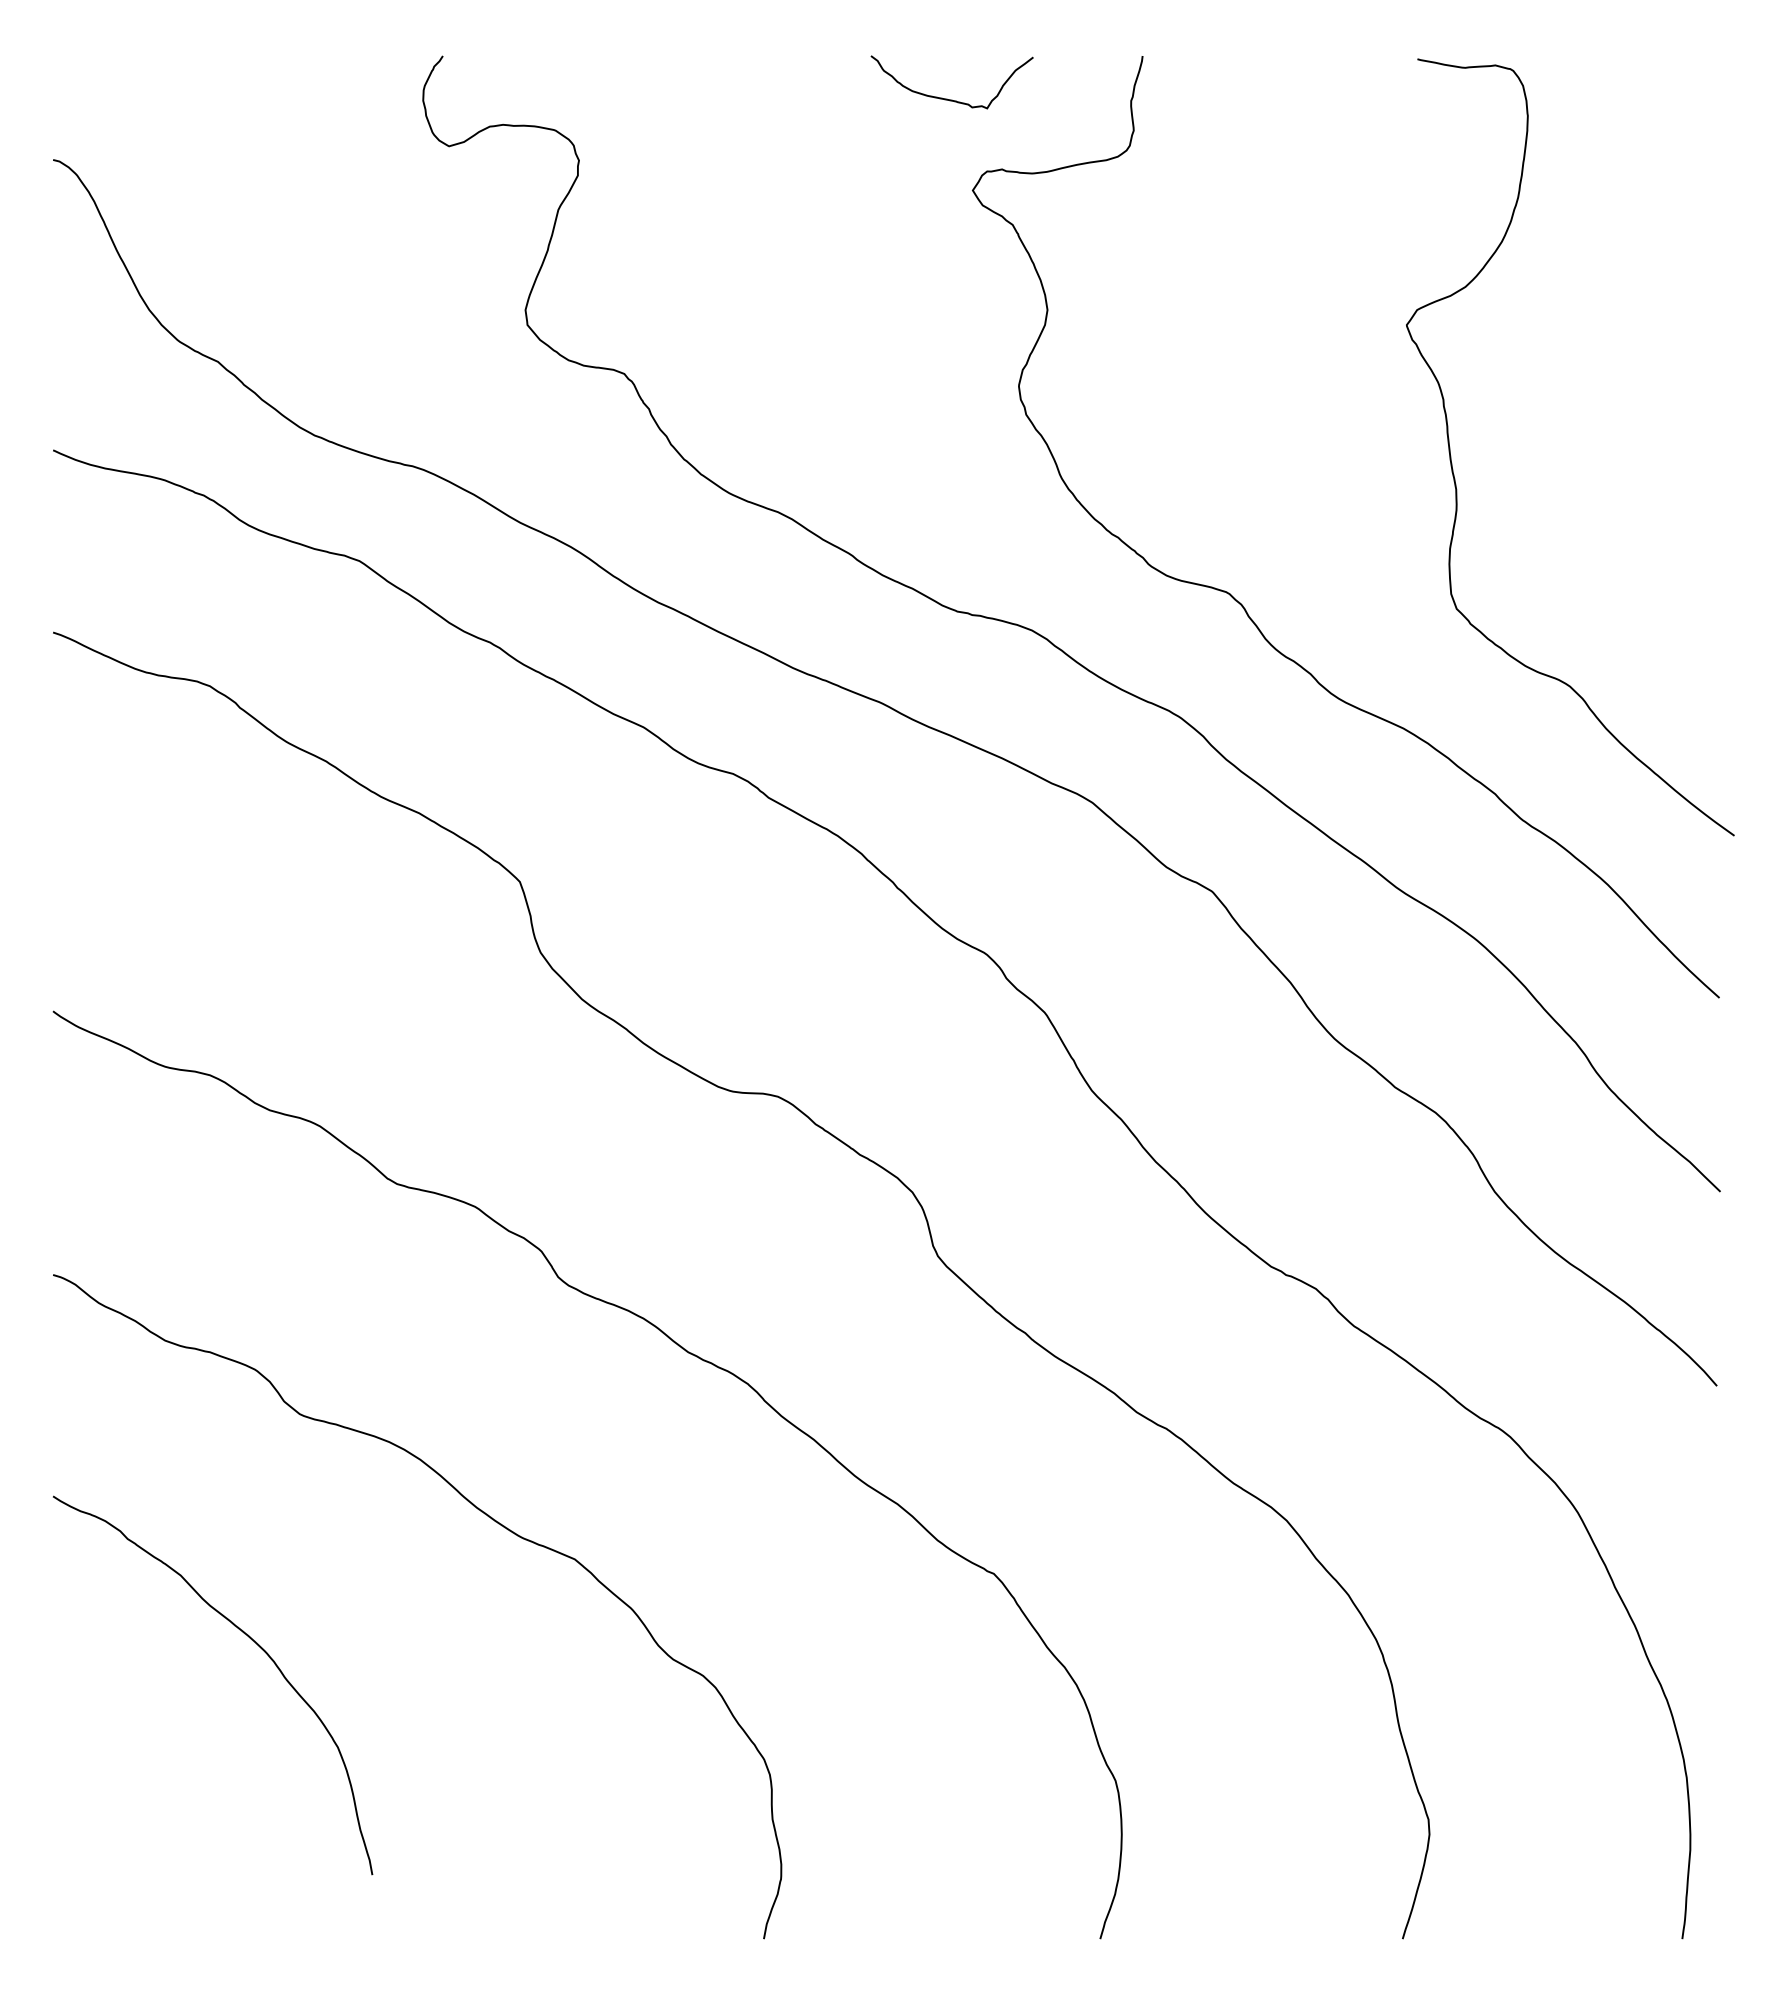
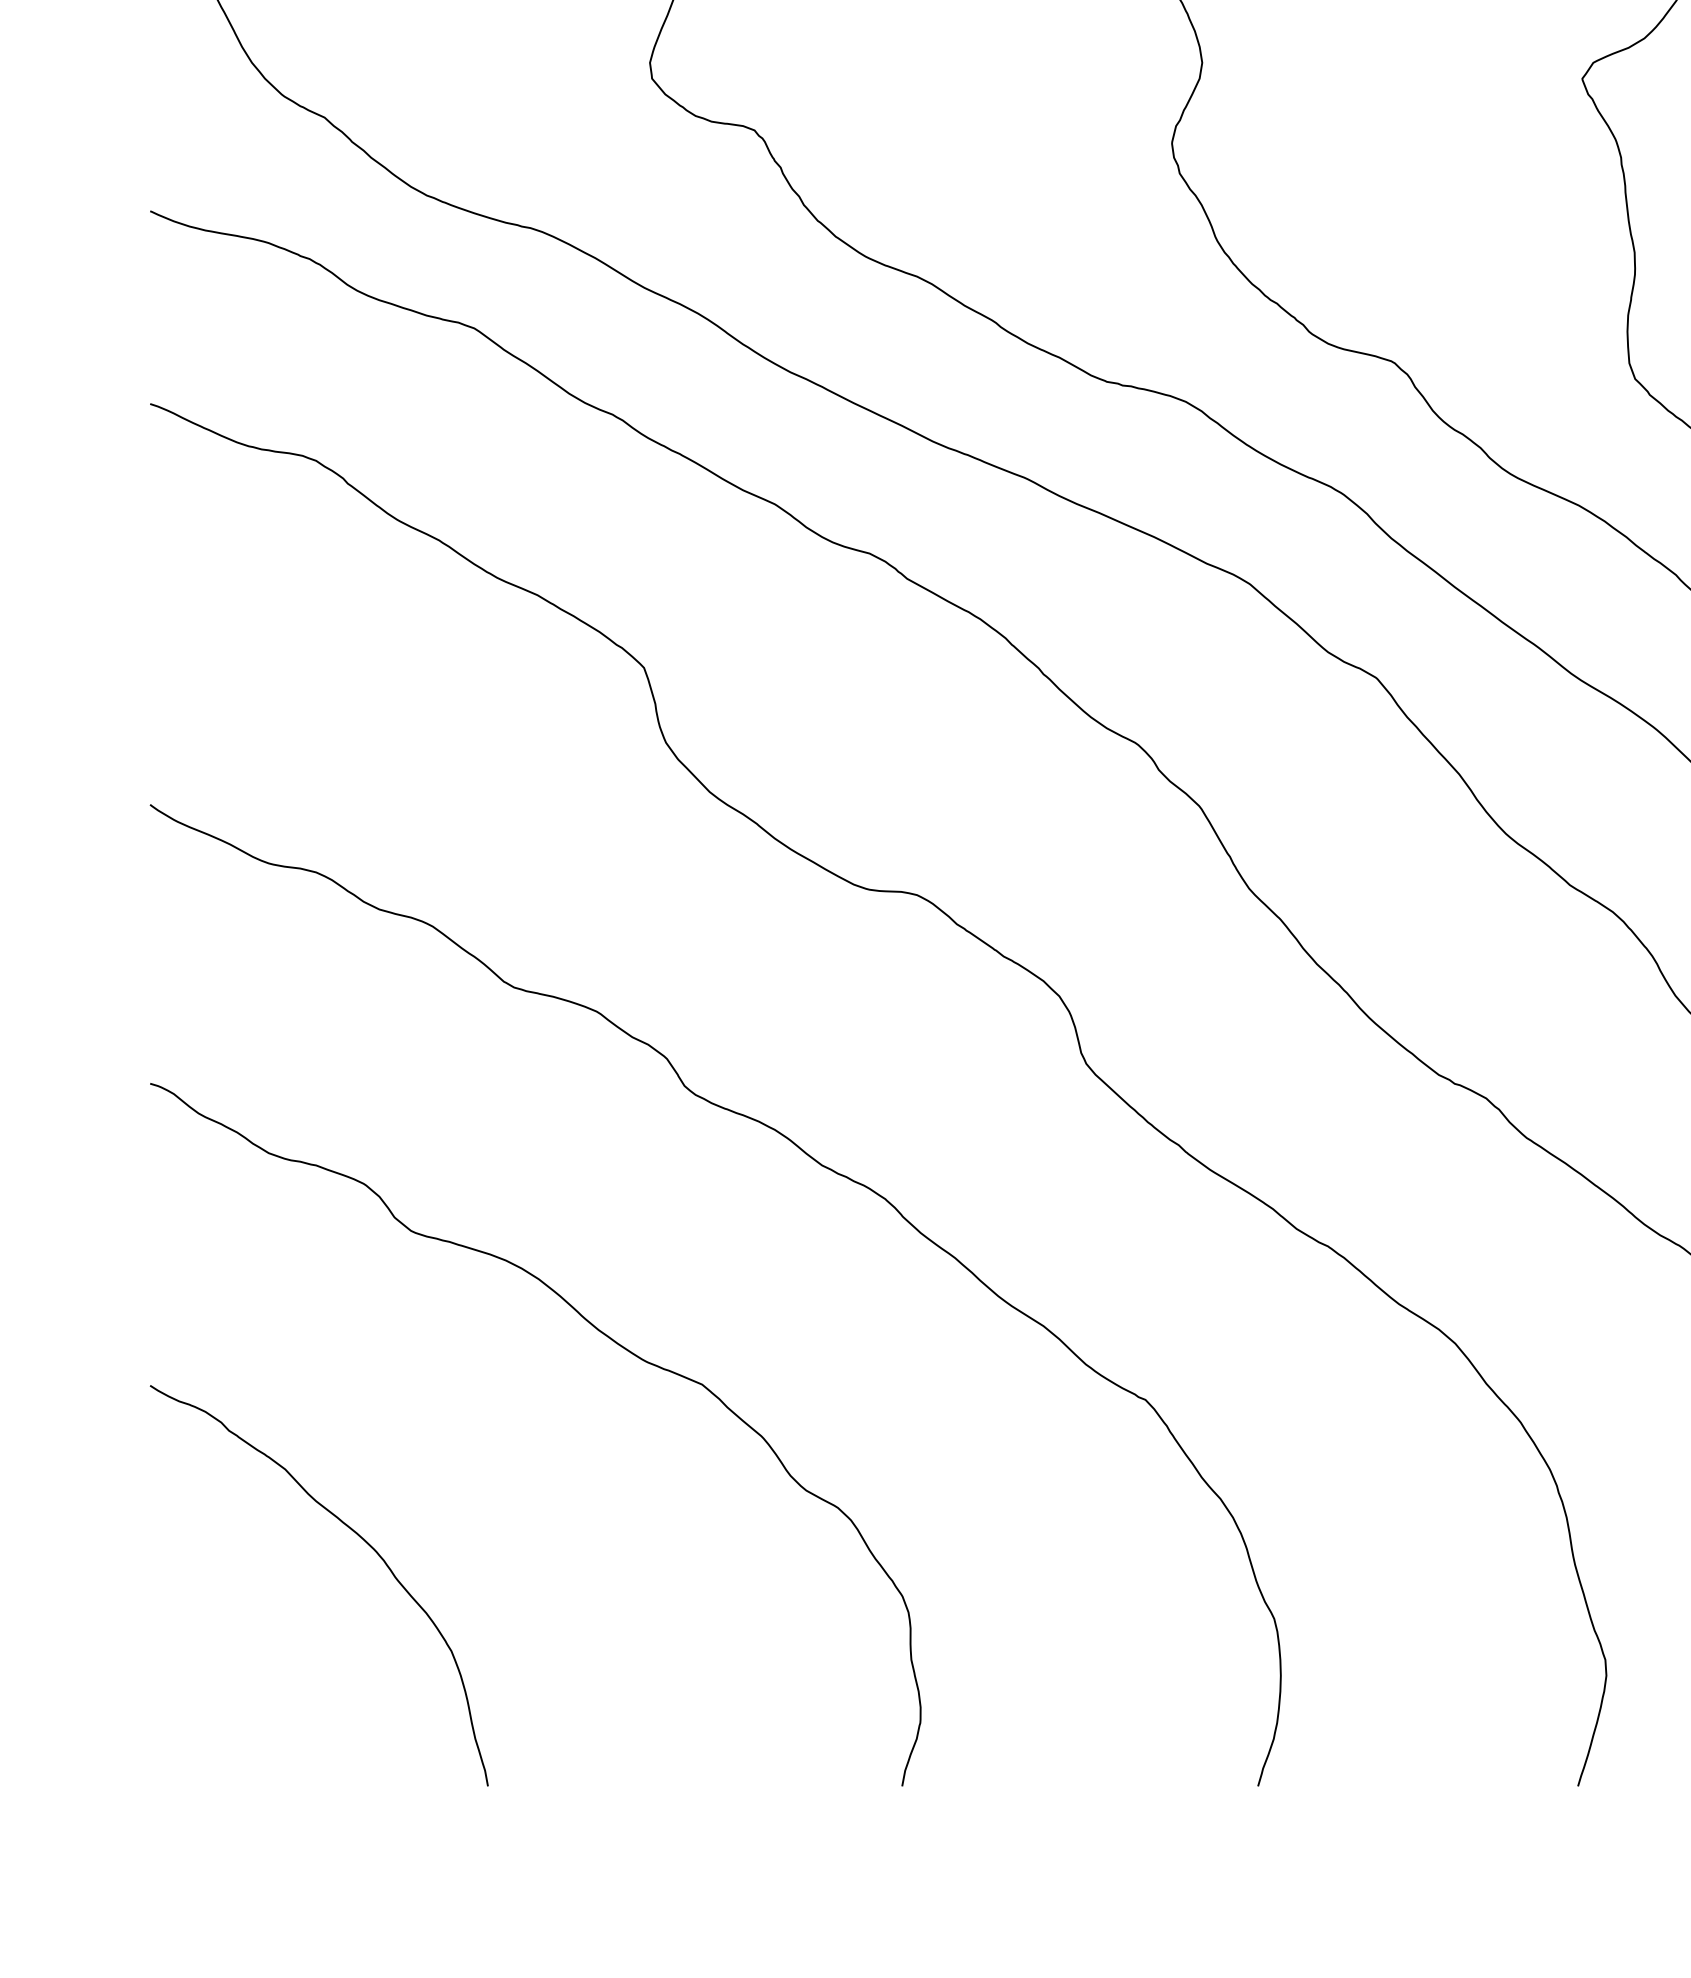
curve: (251, 1640) -> (360, 1538), moved

